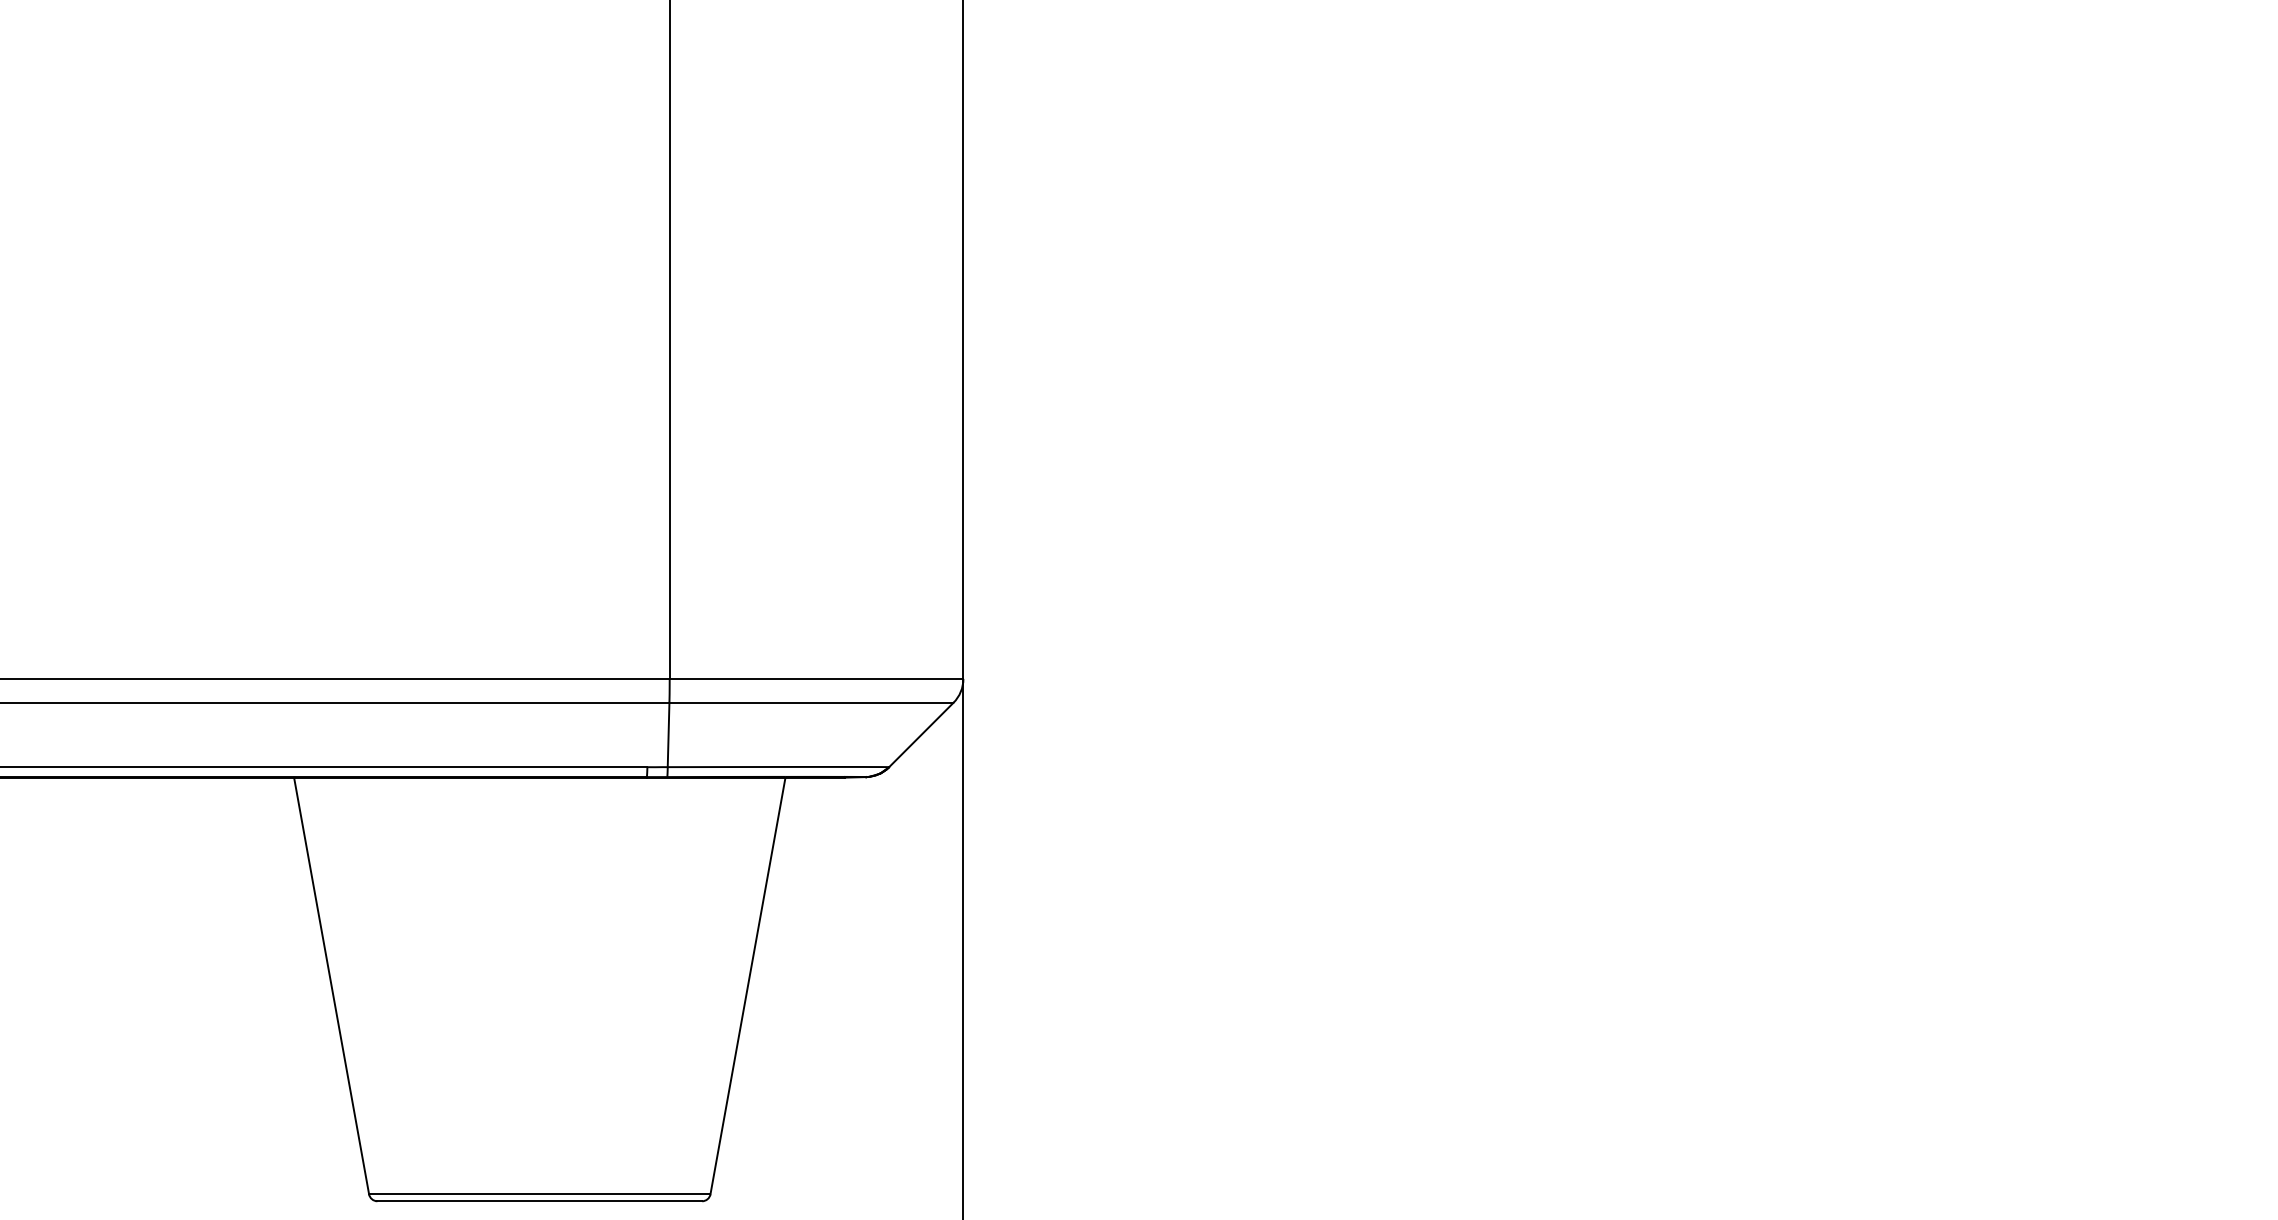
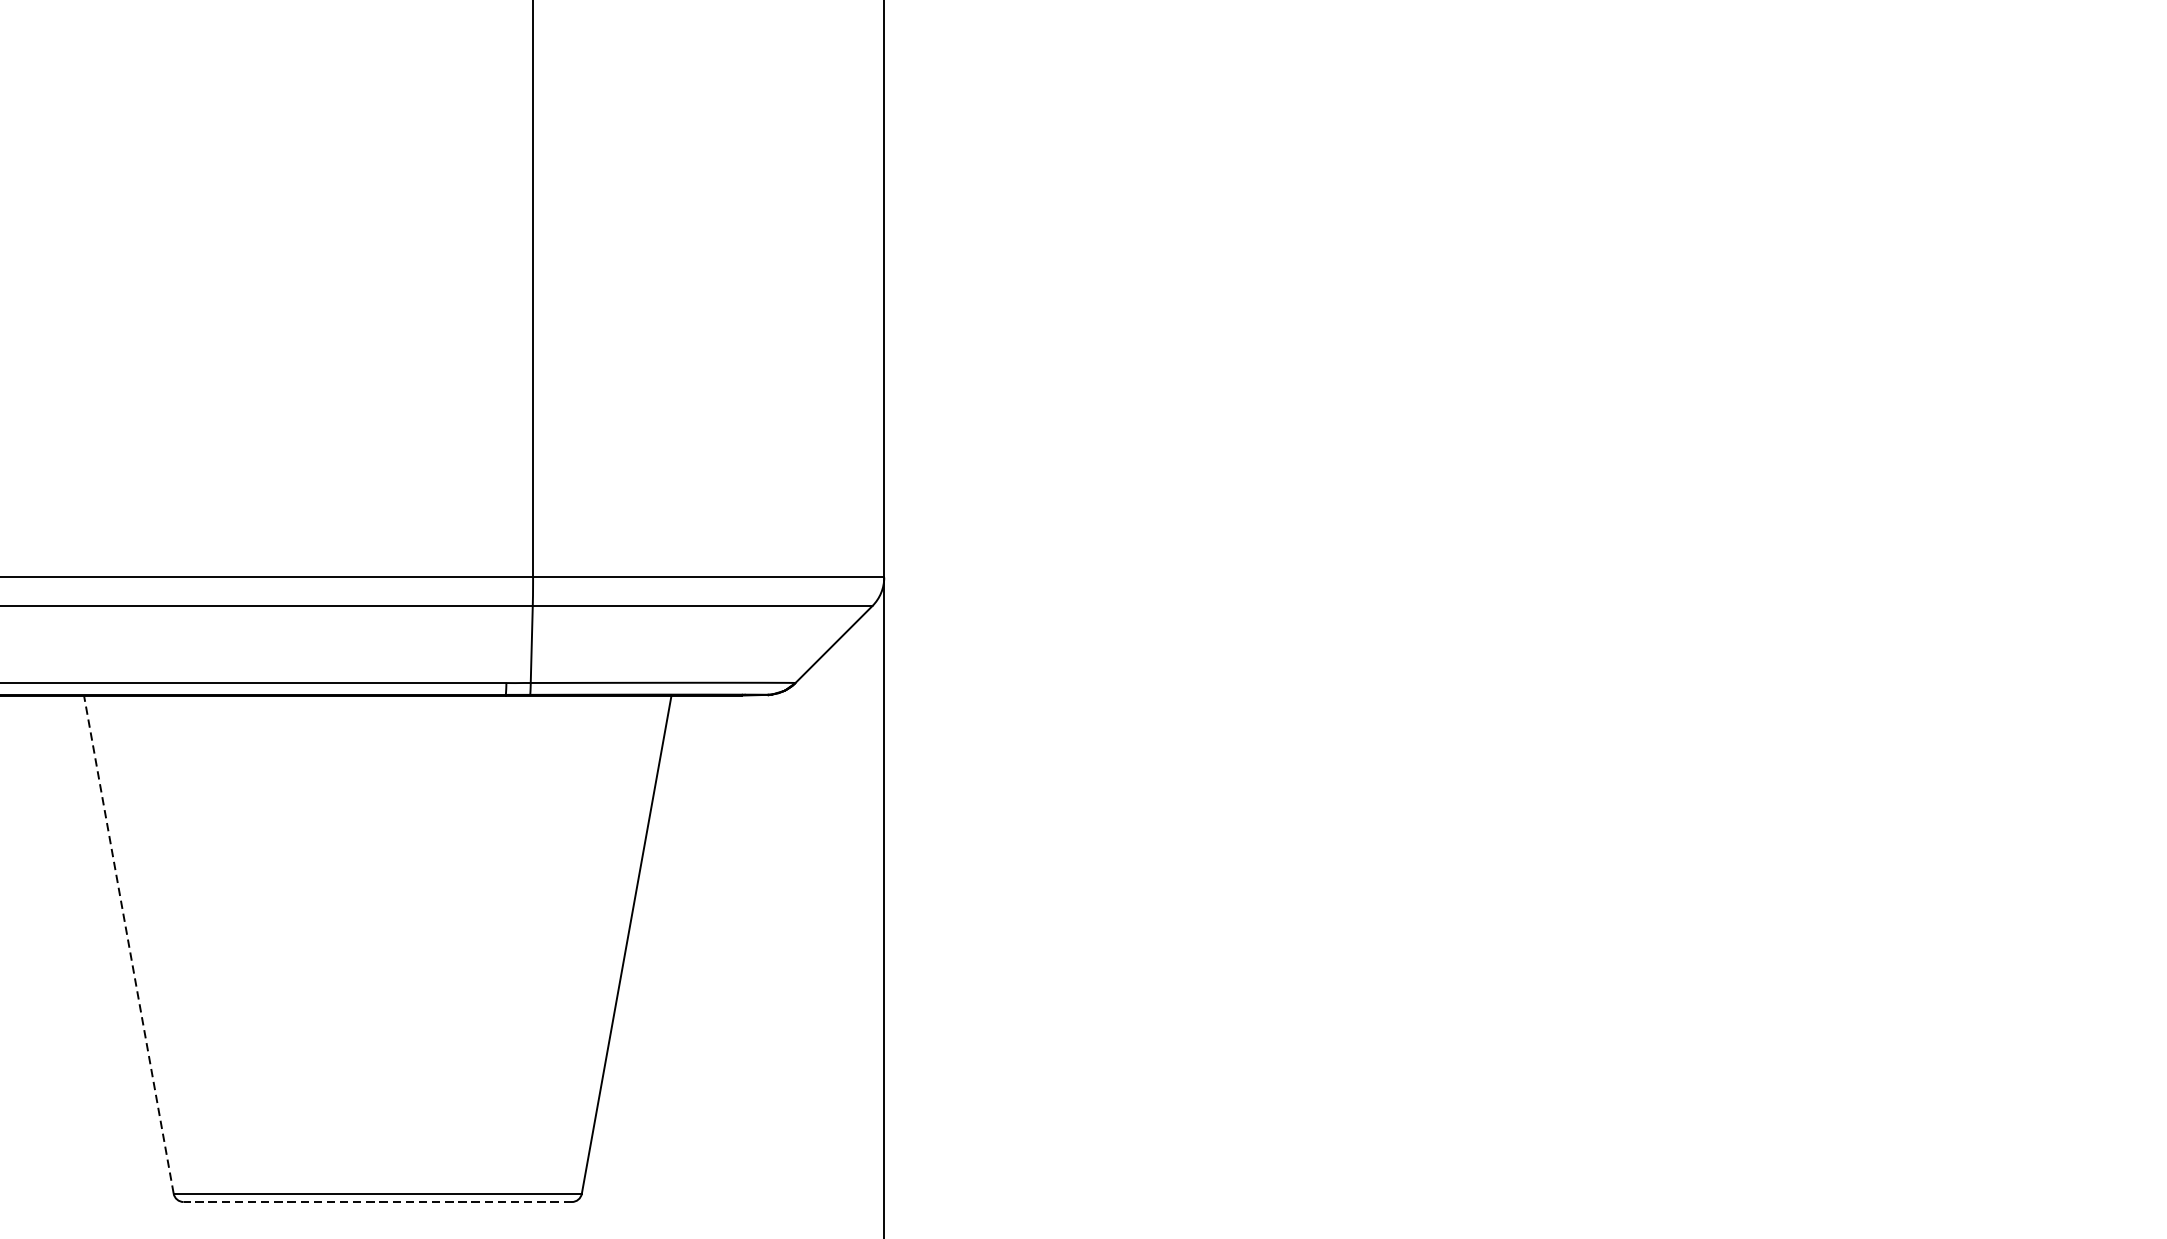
line: (331, 985) -> (128, 944), solid -> dashed
line: (539, 1201) -> (377, 1202), solid -> dashed

